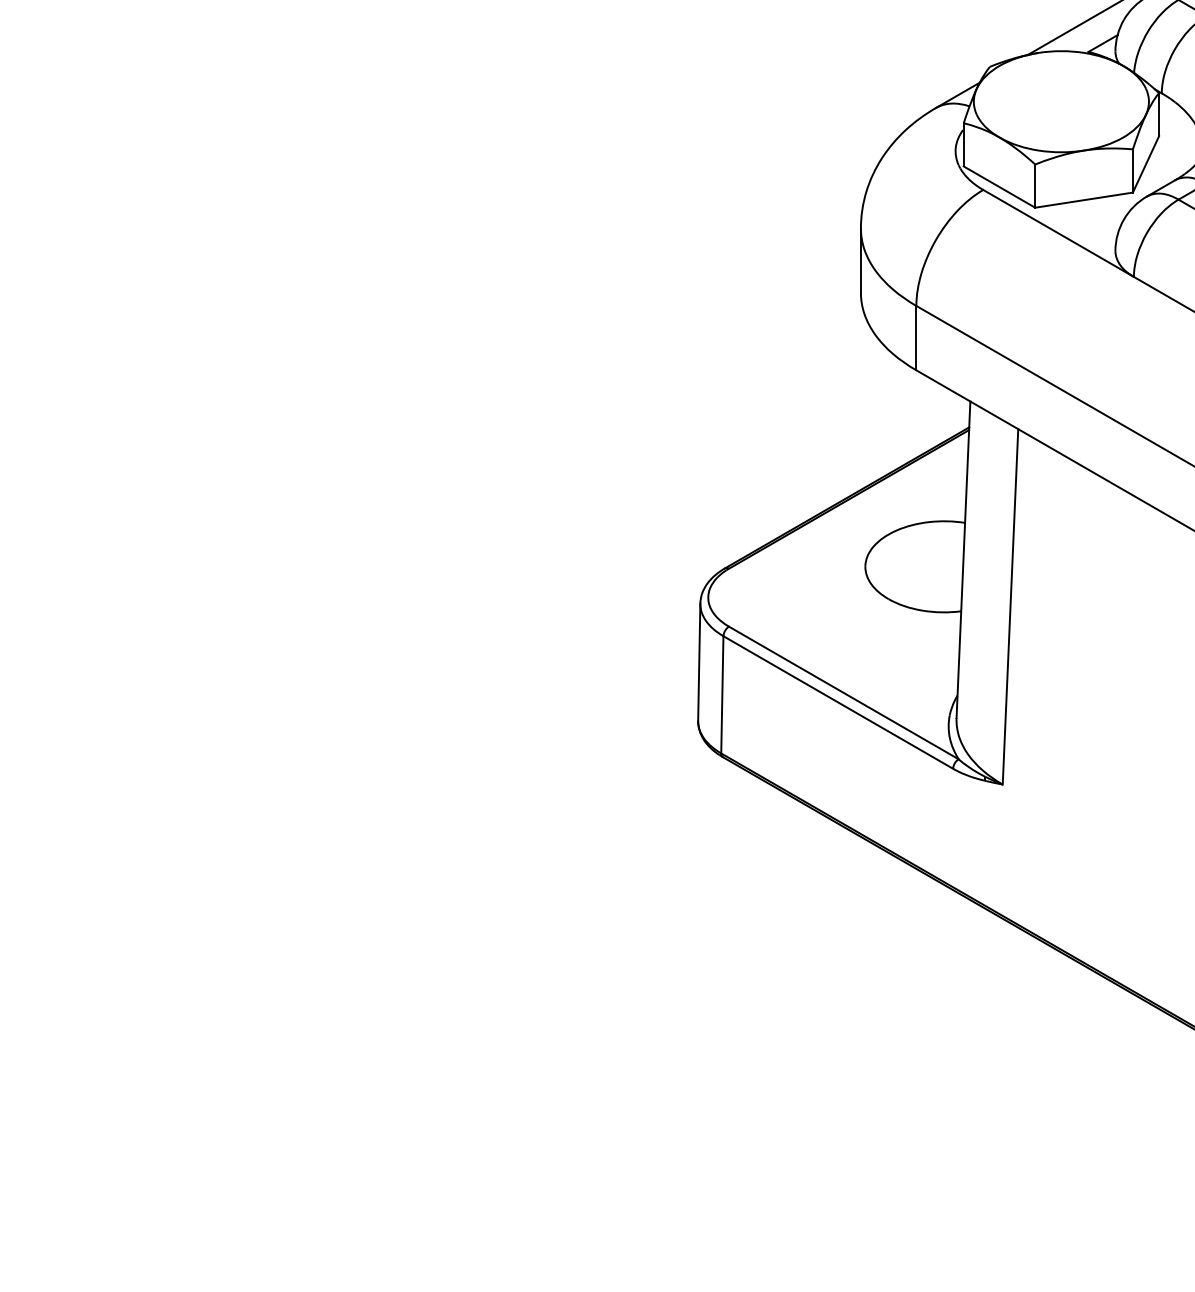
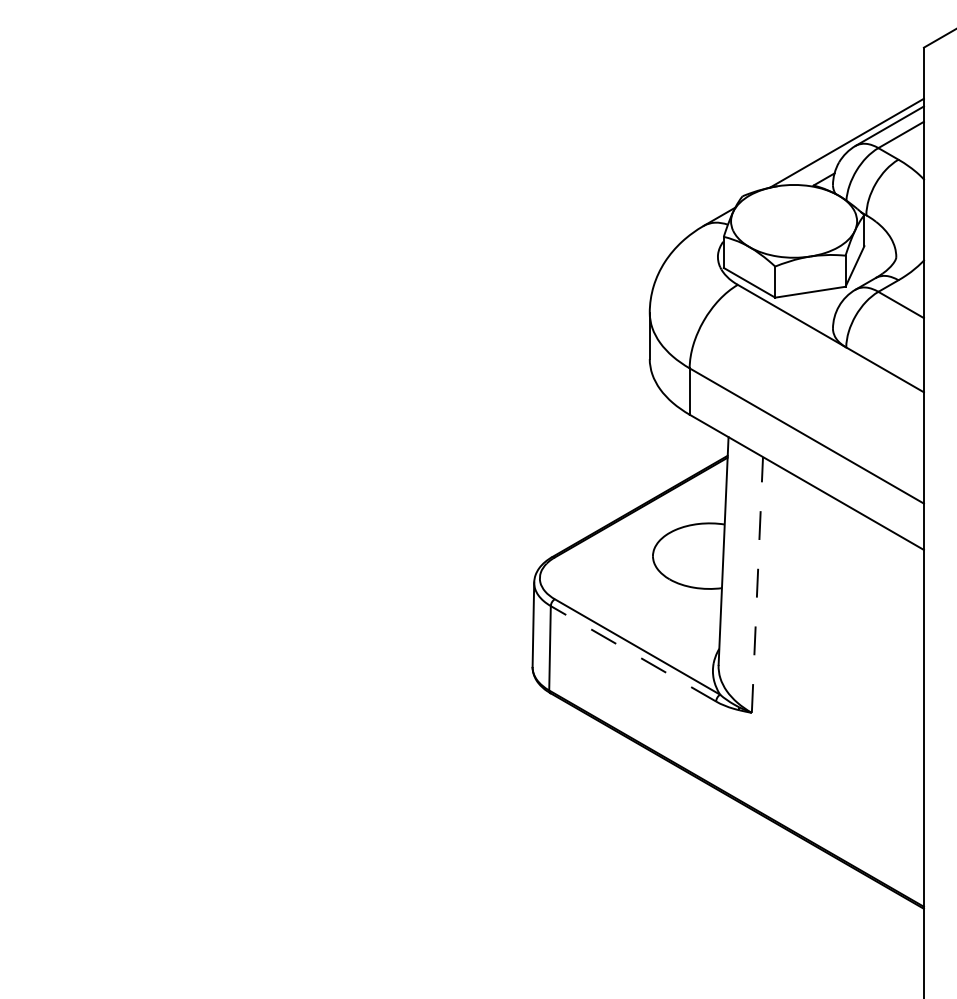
line: (1010, 606) -> (757, 584), solid -> dashed
line: (838, 702) -> (633, 653), solid -> dashed

